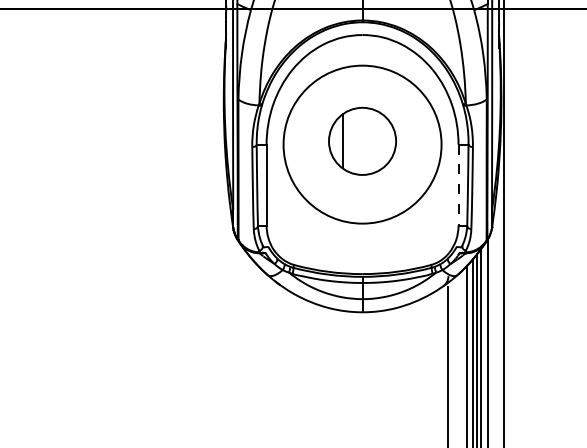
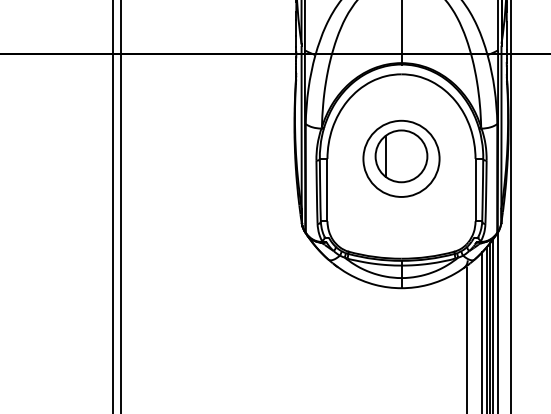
circle: (362, 144) -> (401, 158), size x0.62
line: (458, 185) -> (475, 190), dashed -> solid

